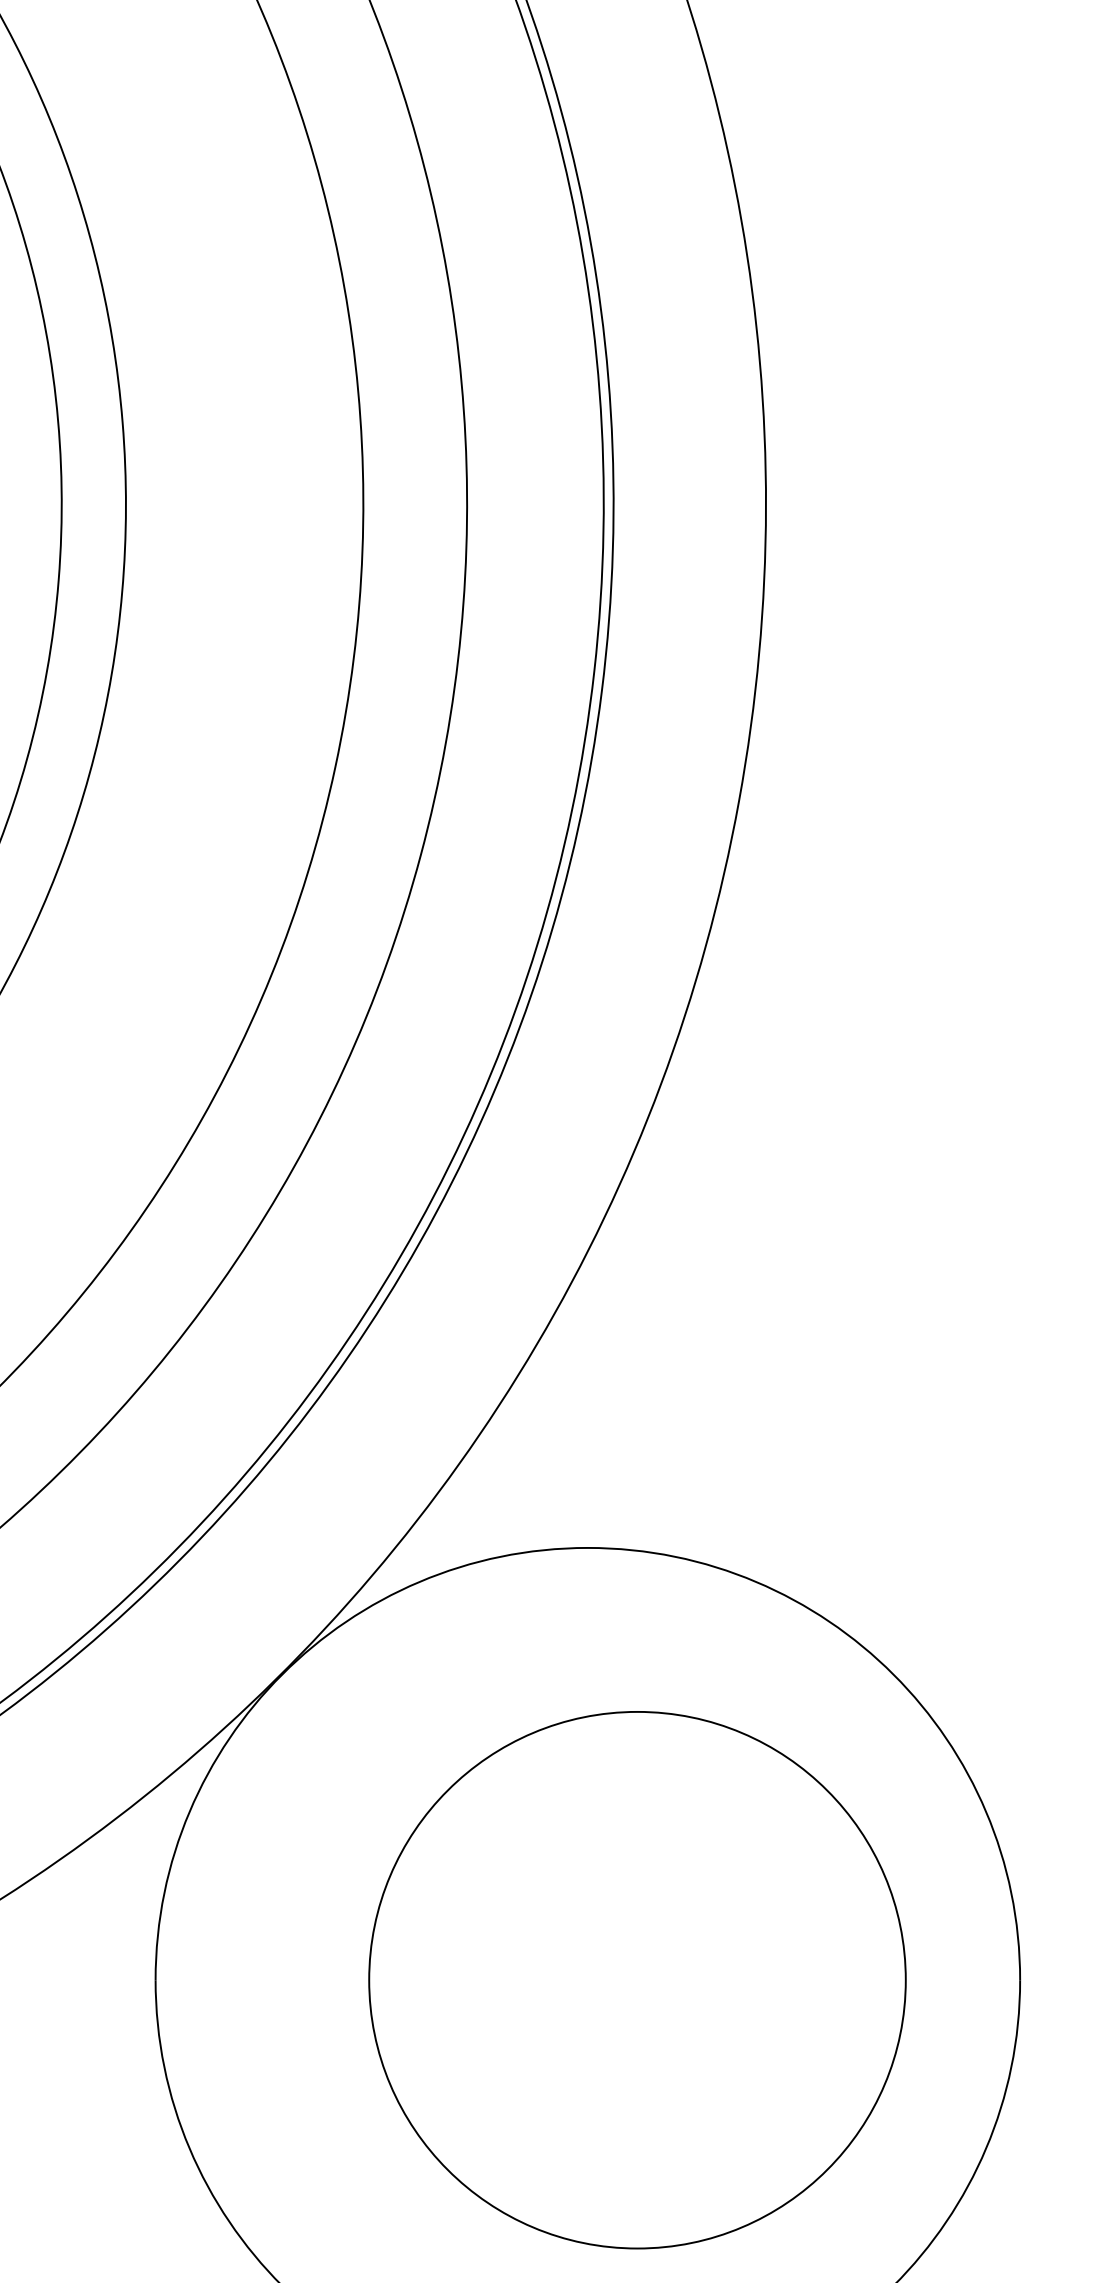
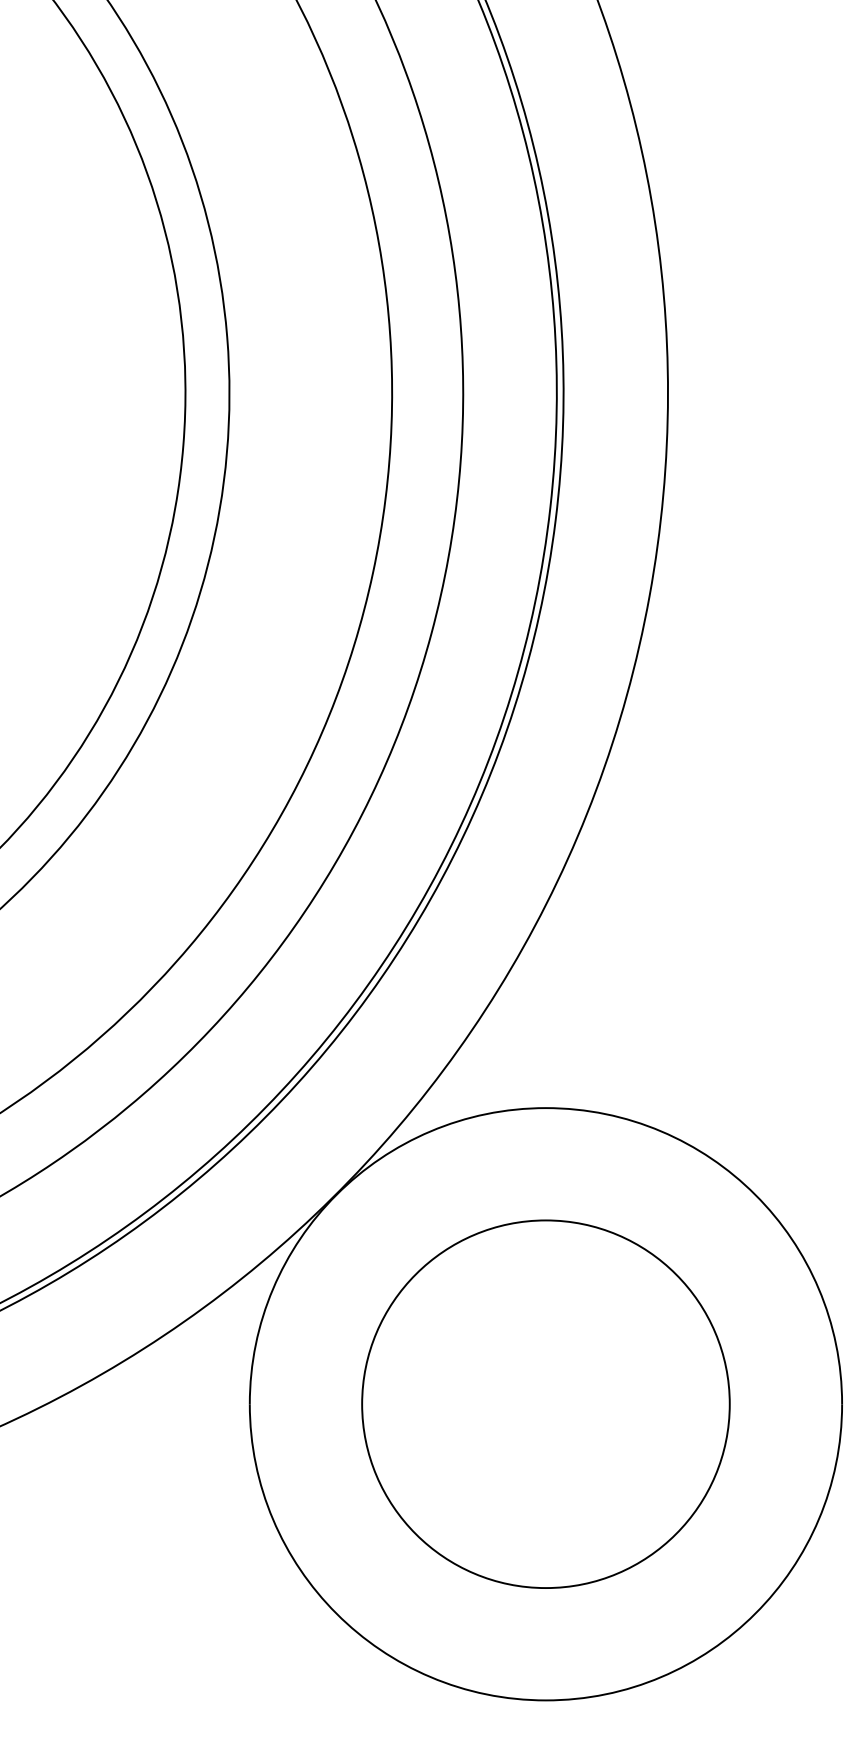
circle: (636, 1979) -> (545, 1403), moved

